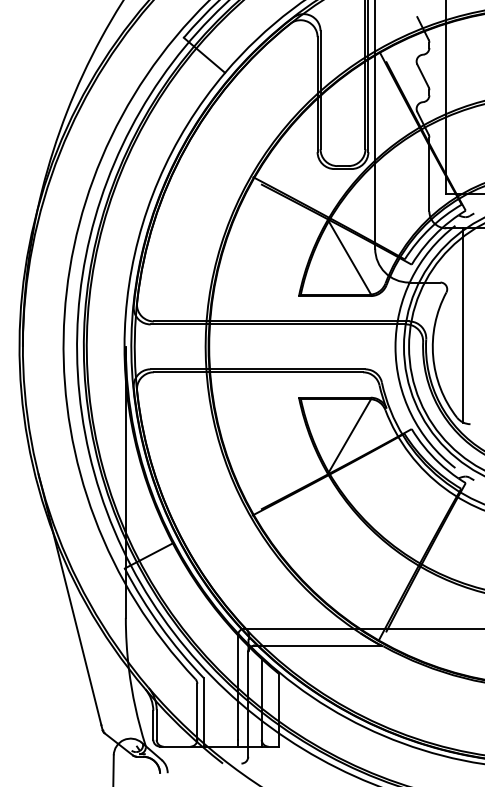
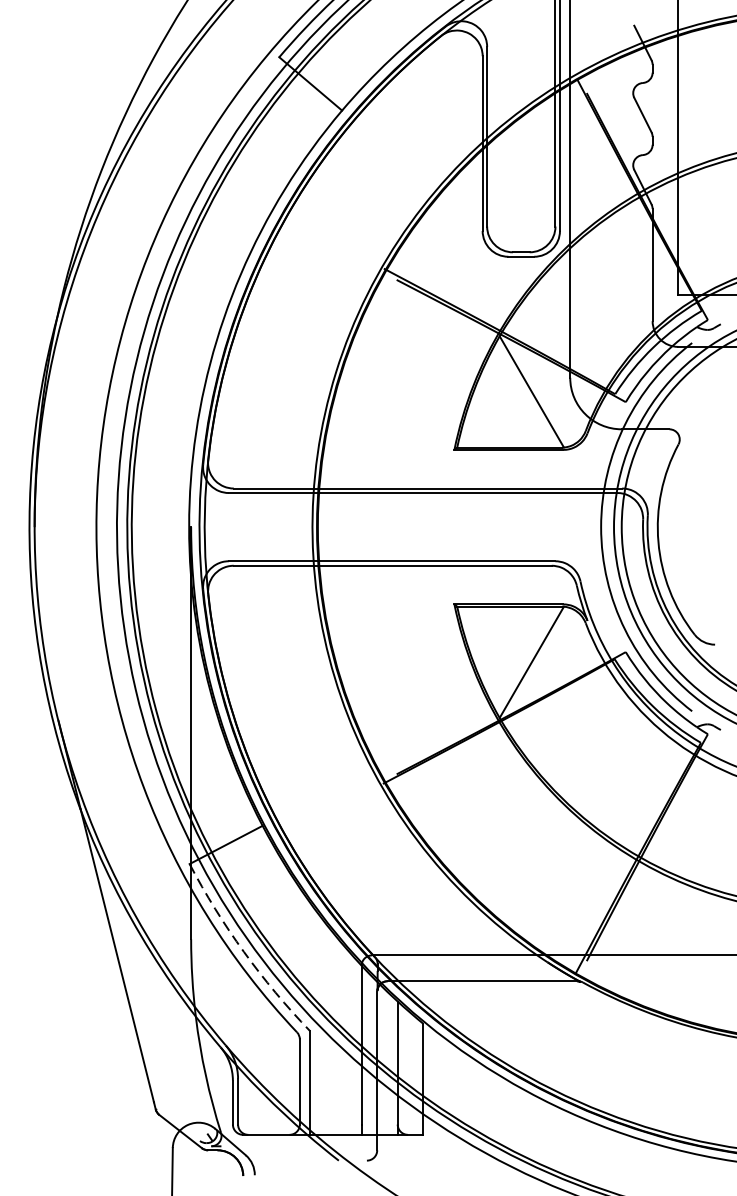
line: (463, 325) -> (704, 494), removed
arc: (160, 626) -> (243, 952), solid -> dashed

